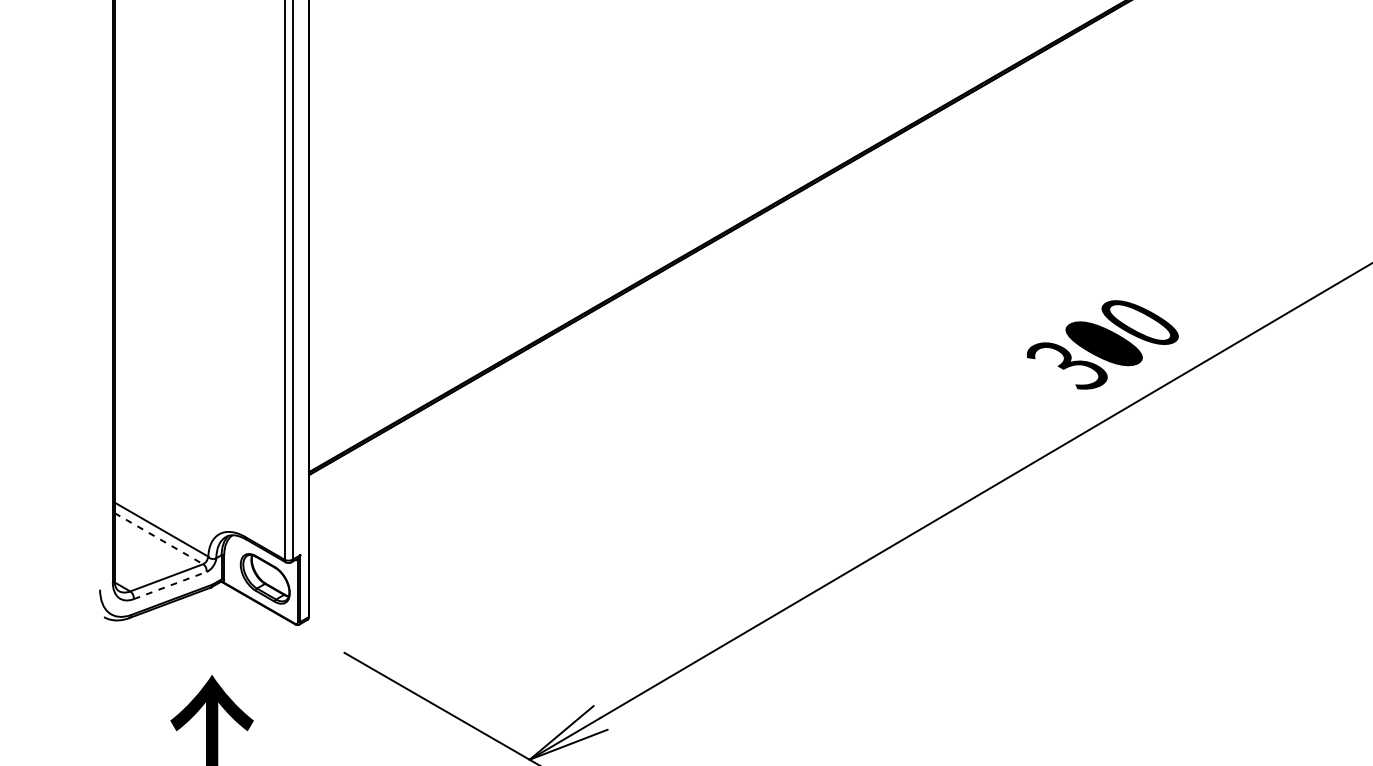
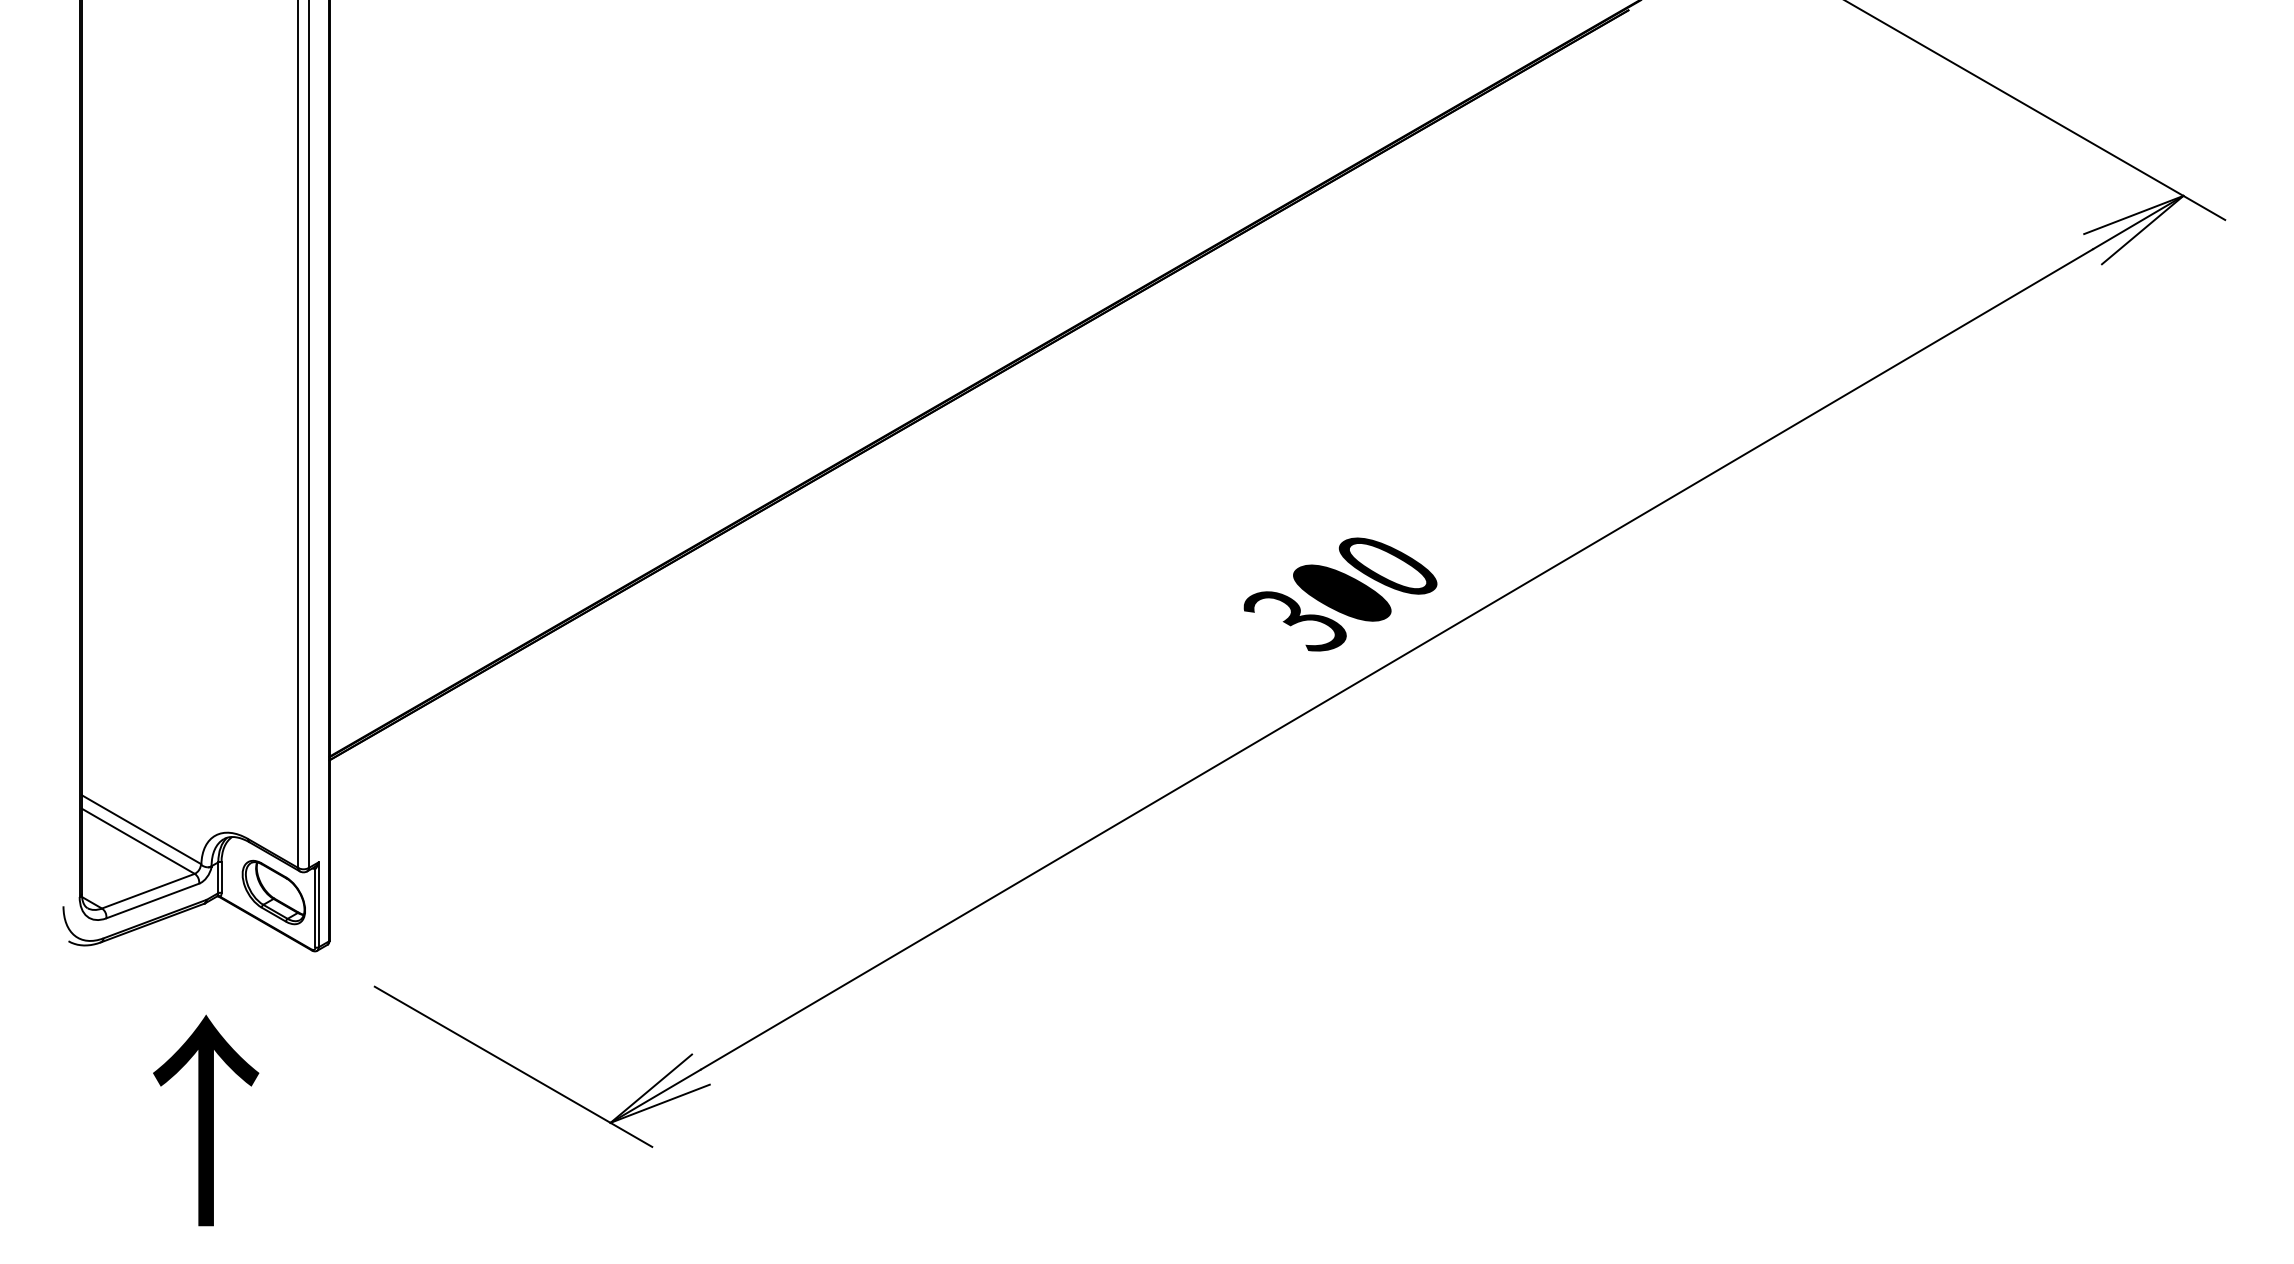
line: (158, 538) -> (138, 841), dashed -> solid
line: (169, 585) -> (152, 900), dashed -> solid

